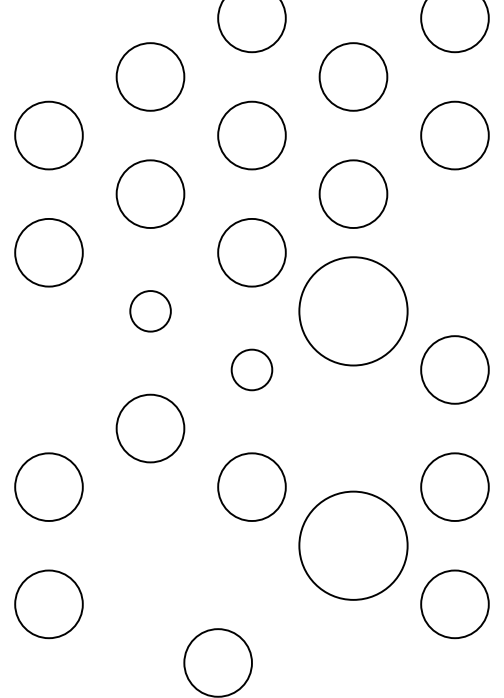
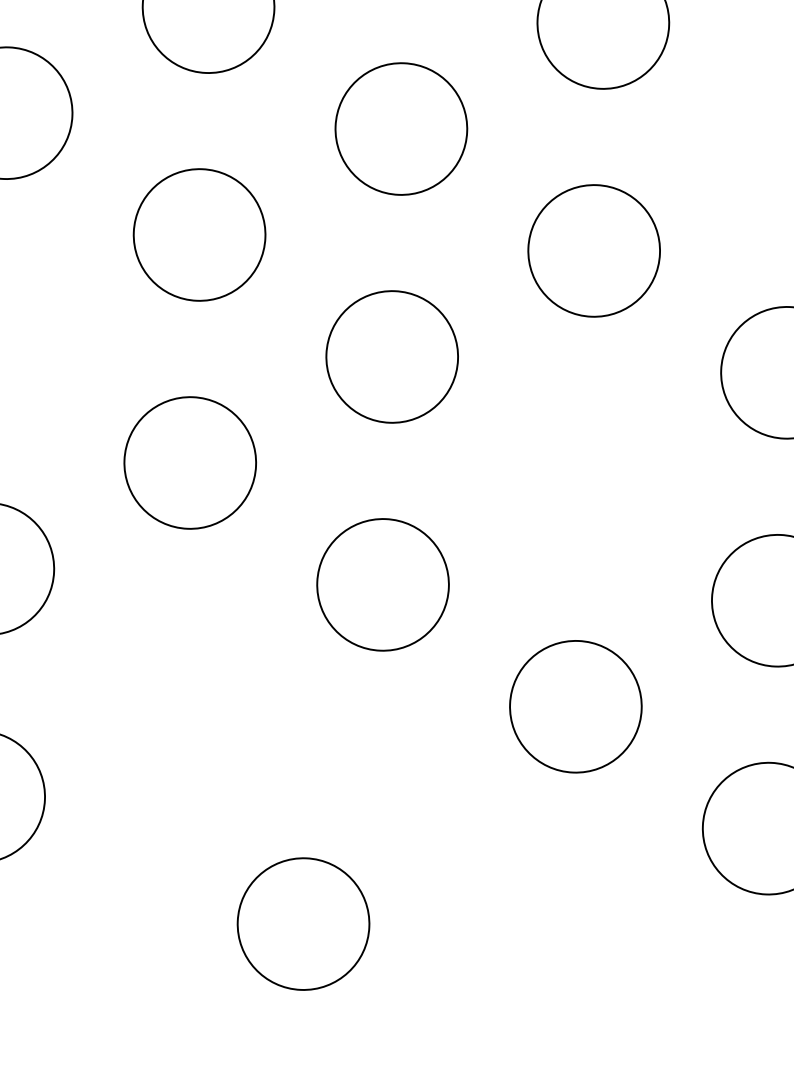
circle: (150, 311) -> (199, 235), size x1.67
circle: (353, 311) -> (594, 251), size x0.62
circle: (251, 369) -> (391, 356), size x1.67
circle: (353, 545) -> (575, 706), size x0.62

